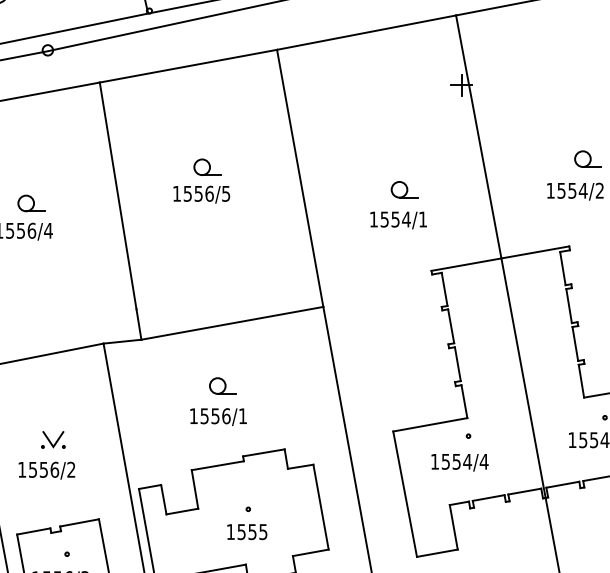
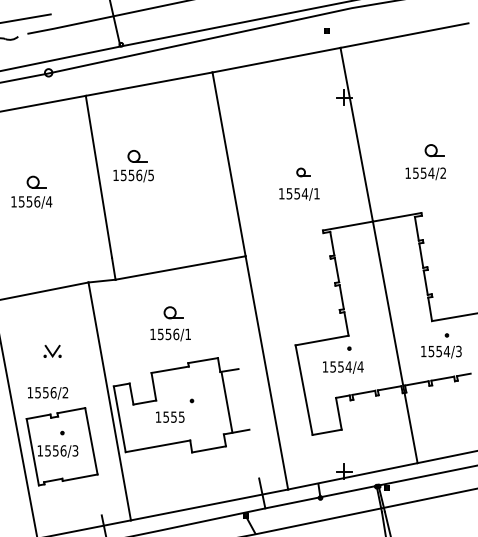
part: (201, 181) -> (133, 166), moved
part: (404, 189) -> (303, 172), size x0.7
text: (46, 470) -> (47, 393), moved
line: (320, 507) -> (226, 402), moved
text: (247, 531) -> (170, 416), moved

